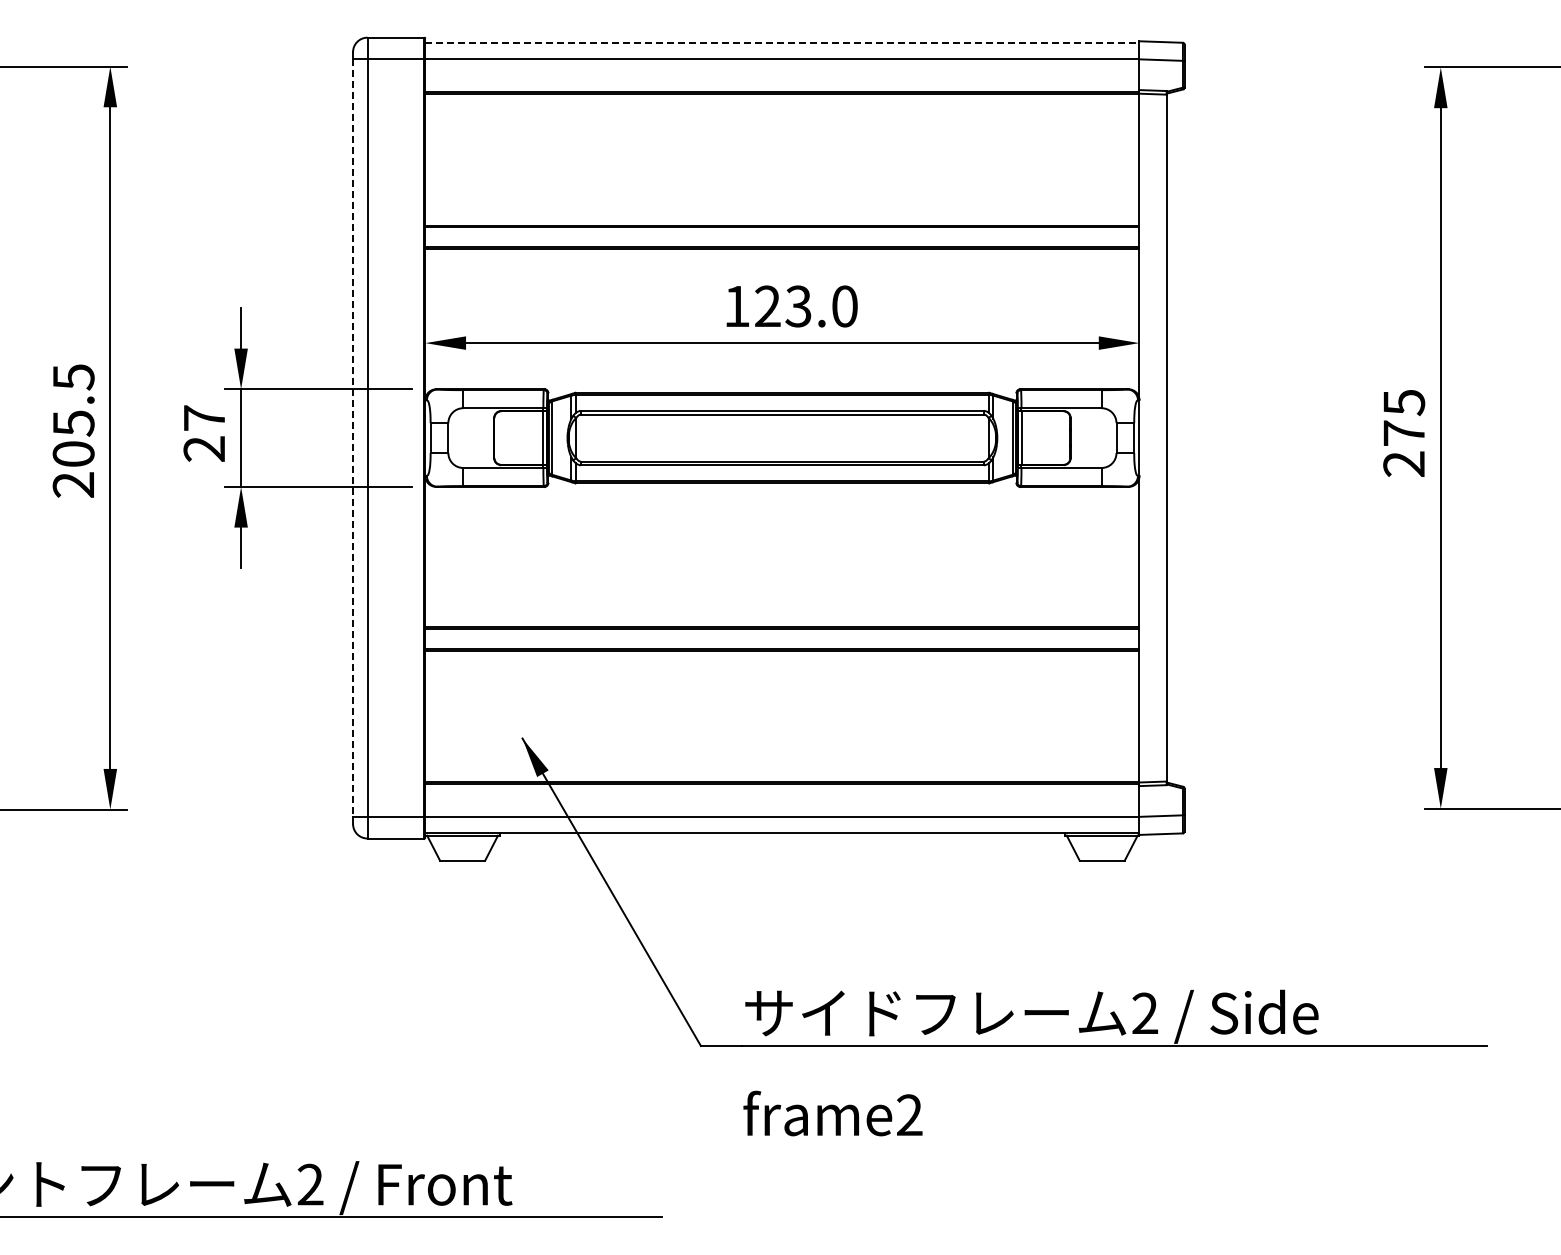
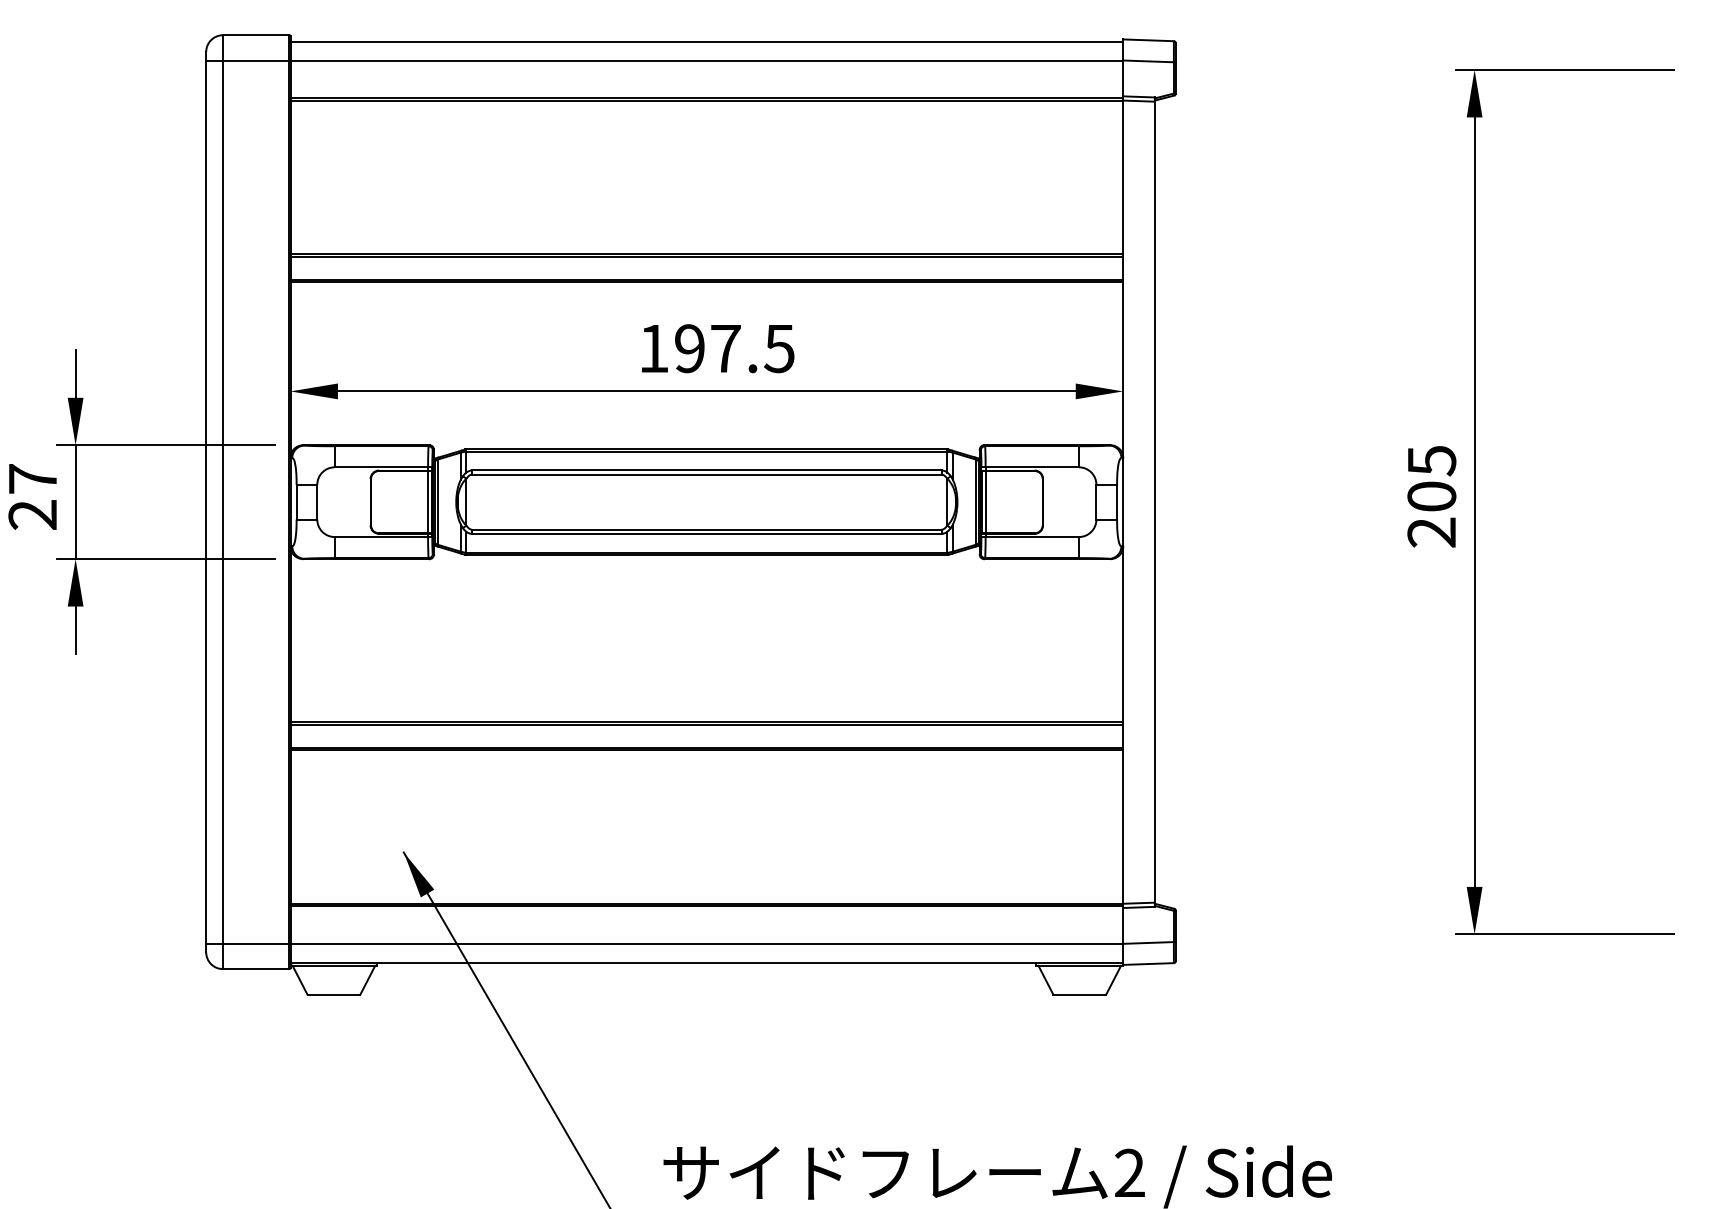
line: (782, 43) -> (706, 42), dashed -> solid
text: (806, 306) -> (734, 348), 123.0 -> 197.5
text: (1404, 432) -> (1432, 495), 275 -> 205
line: (353, 438) -> (206, 502), dashed -> solid

